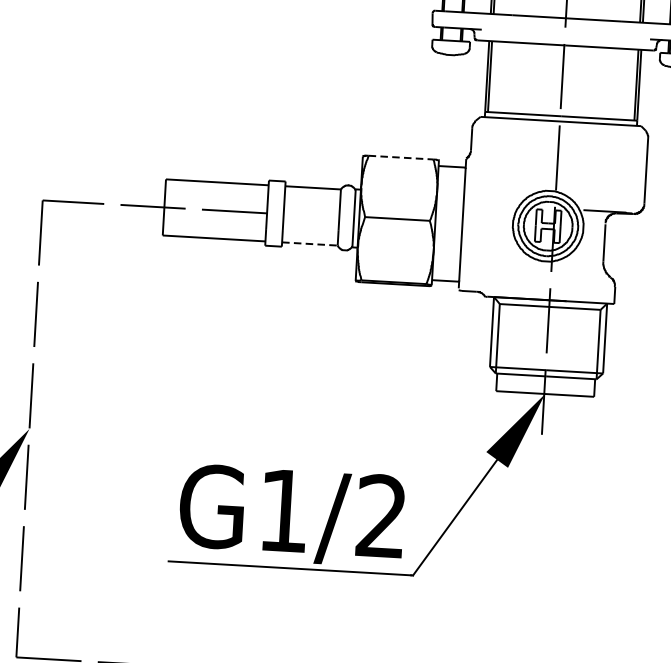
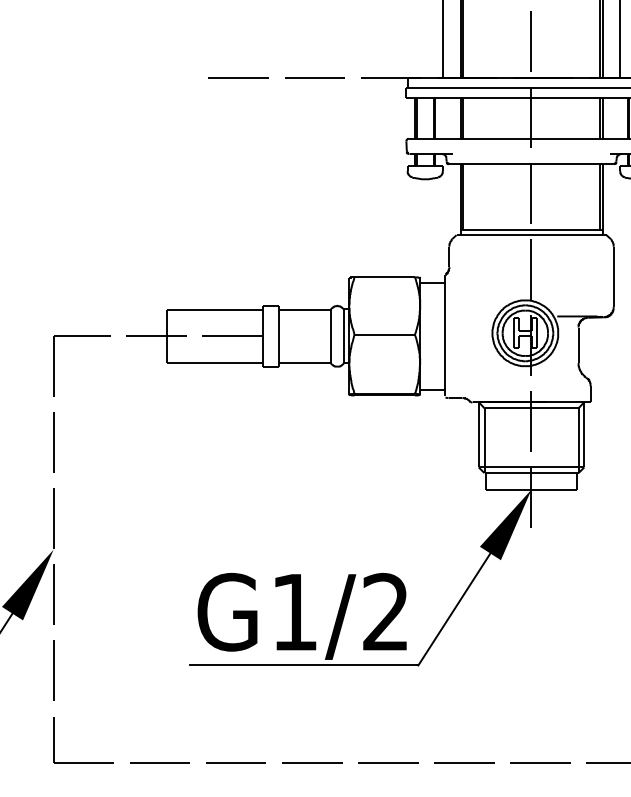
line: (401, 157) -> (385, 277), dashed -> solid
line: (309, 243) -> (304, 362), dashed -> solid

